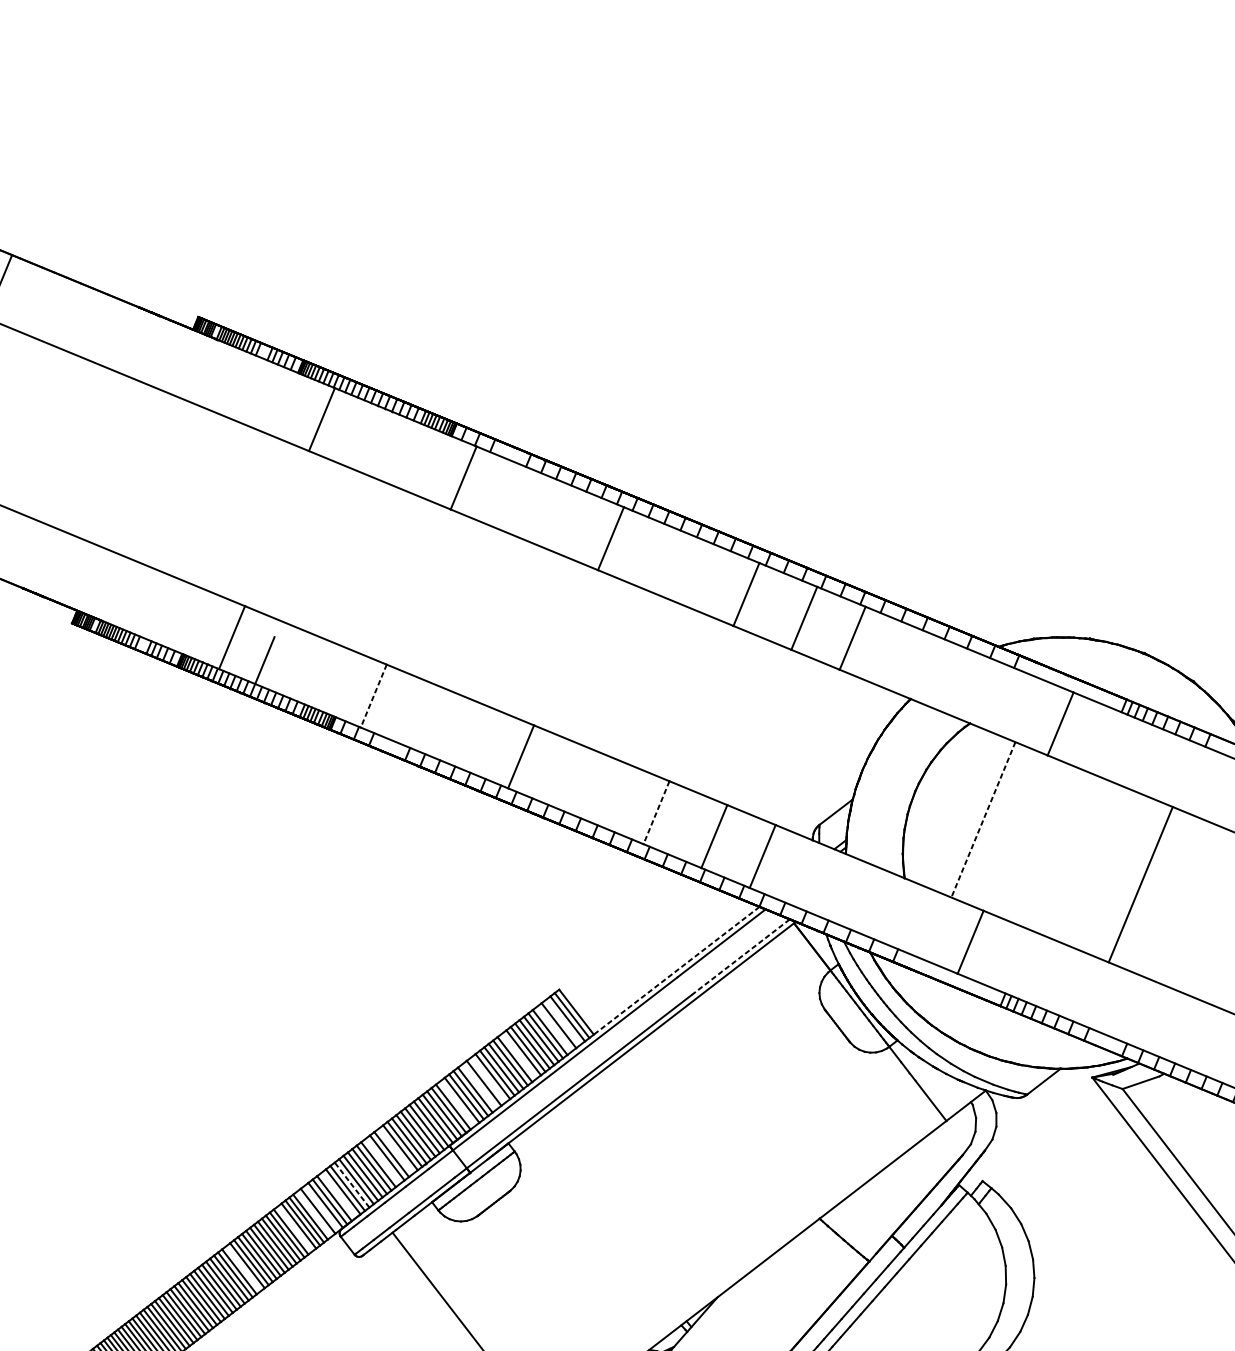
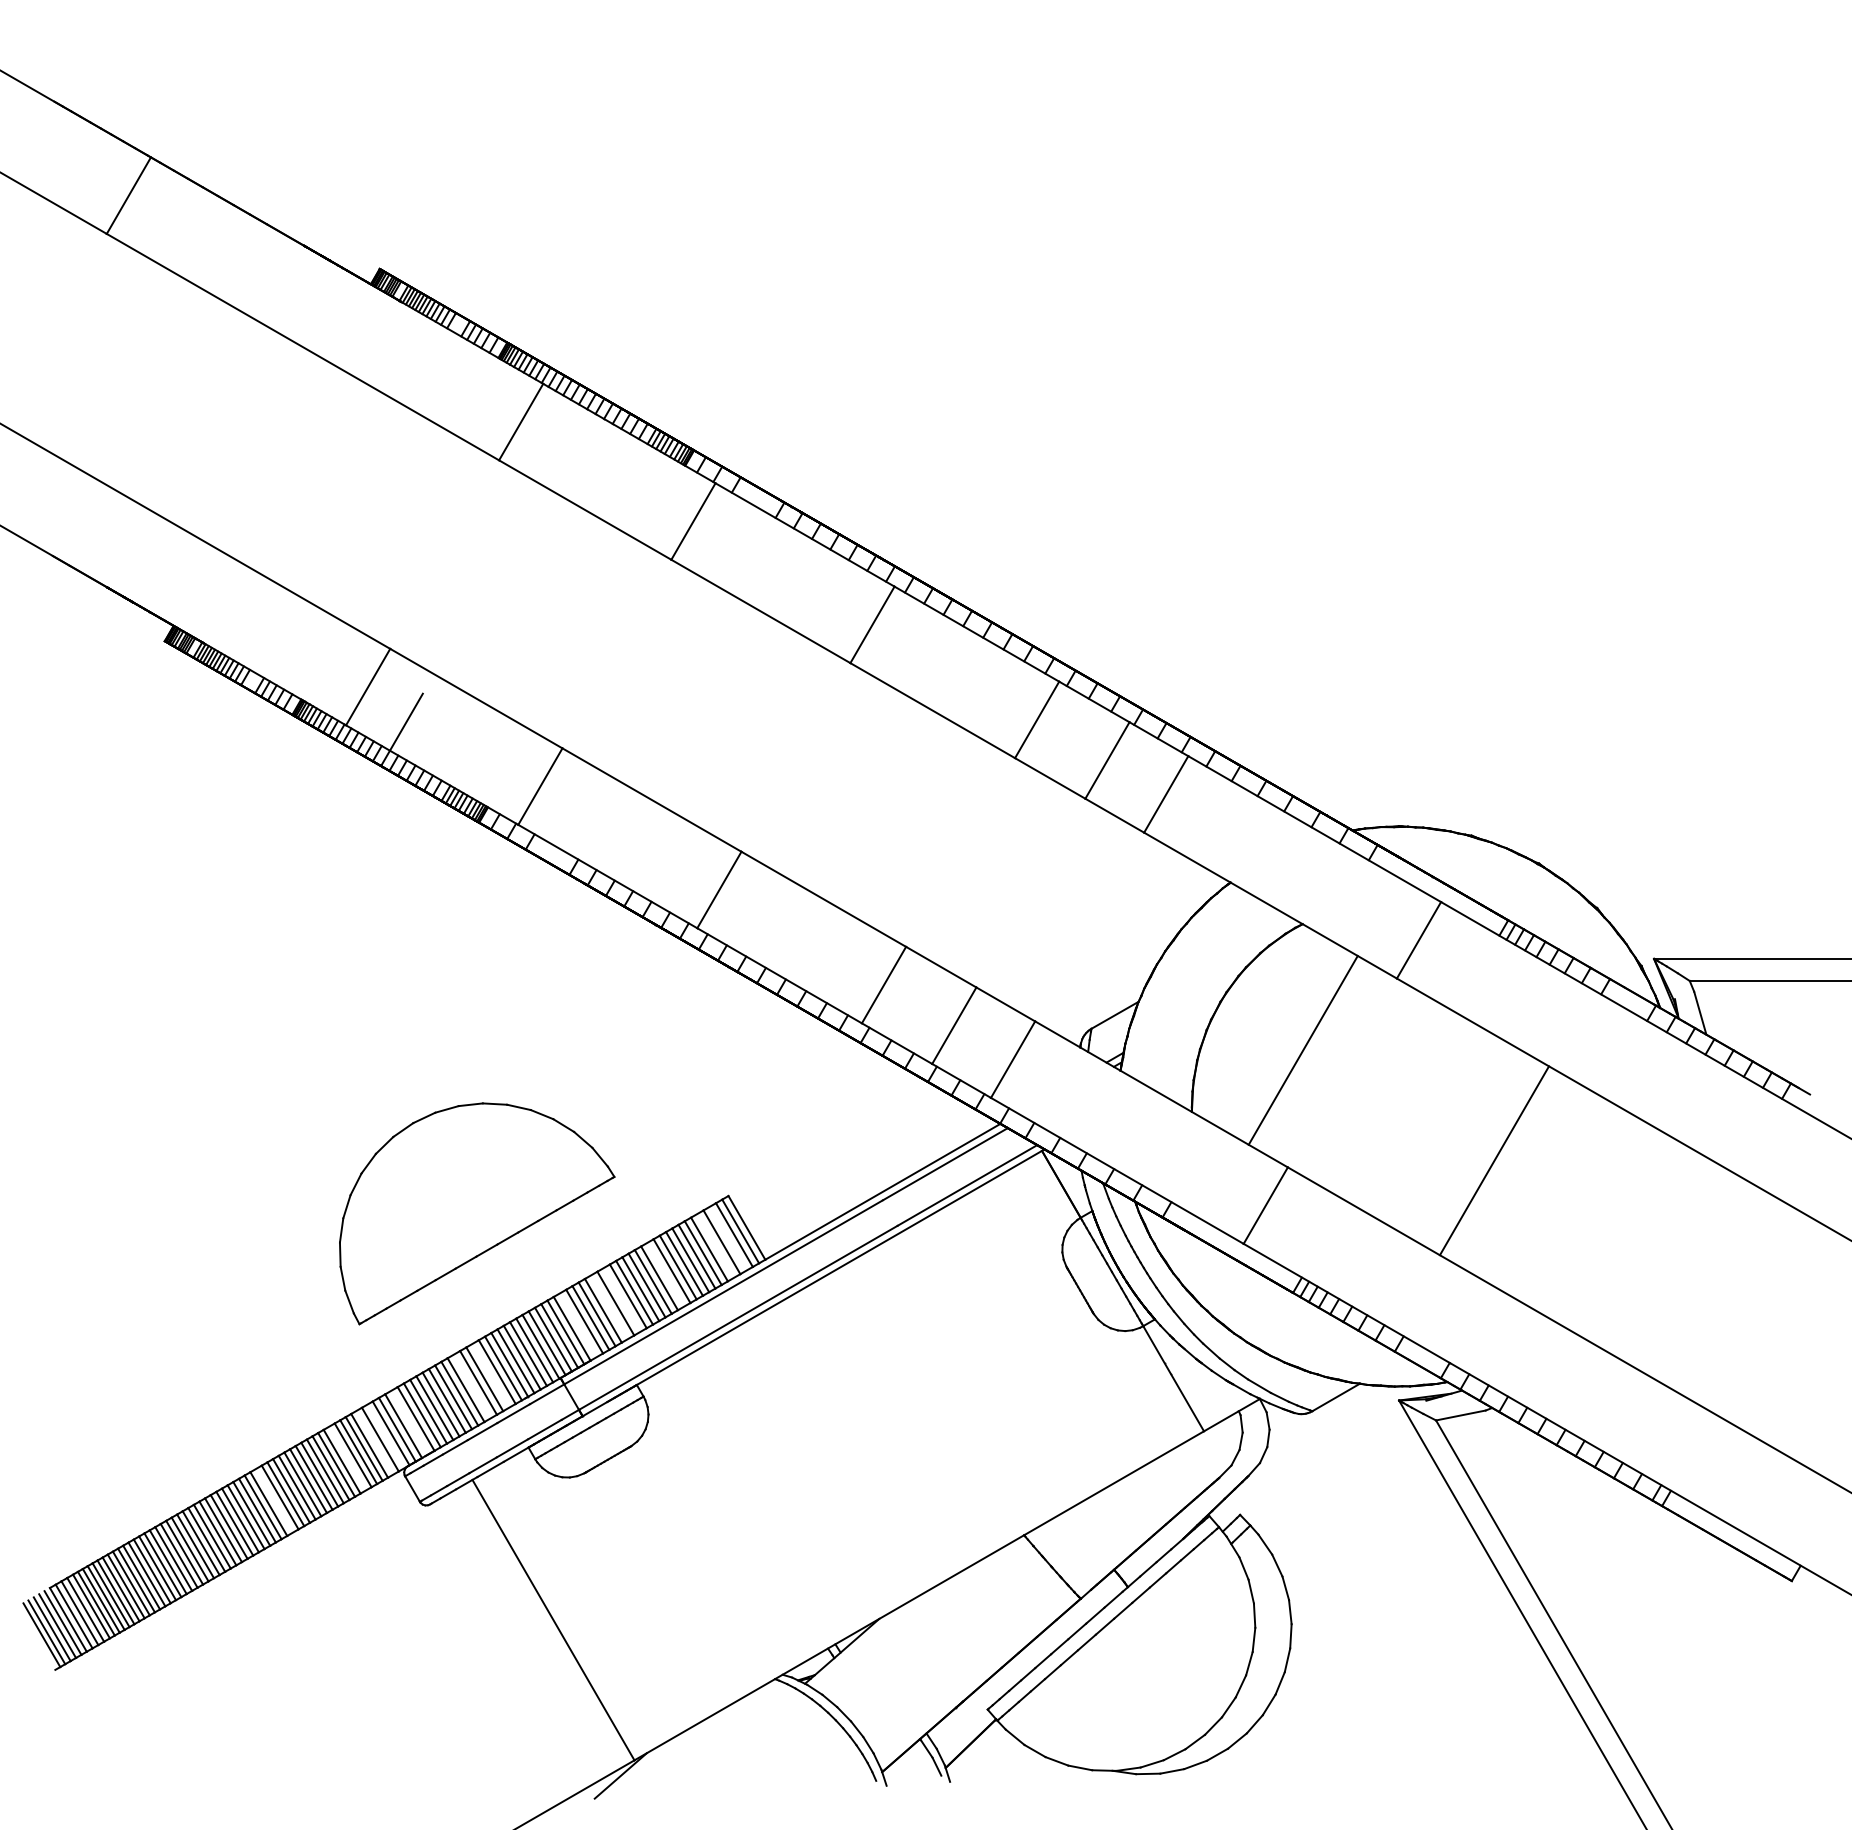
line: (373, 696) -> (540, 787), dashed -> solid
line: (656, 813) -> (883, 985), dashed -> solid
line: (983, 819) -> (1303, 1050), dashed -> solid
line: (740, 957) -> (967, 1185), dashed -> solid
line: (676, 970) -> (882, 1191), dashed -> solid
part: (369, 1028) -> (477, 1213), added
line: (352, 1184) -> (428, 1411), dashed -> solid

